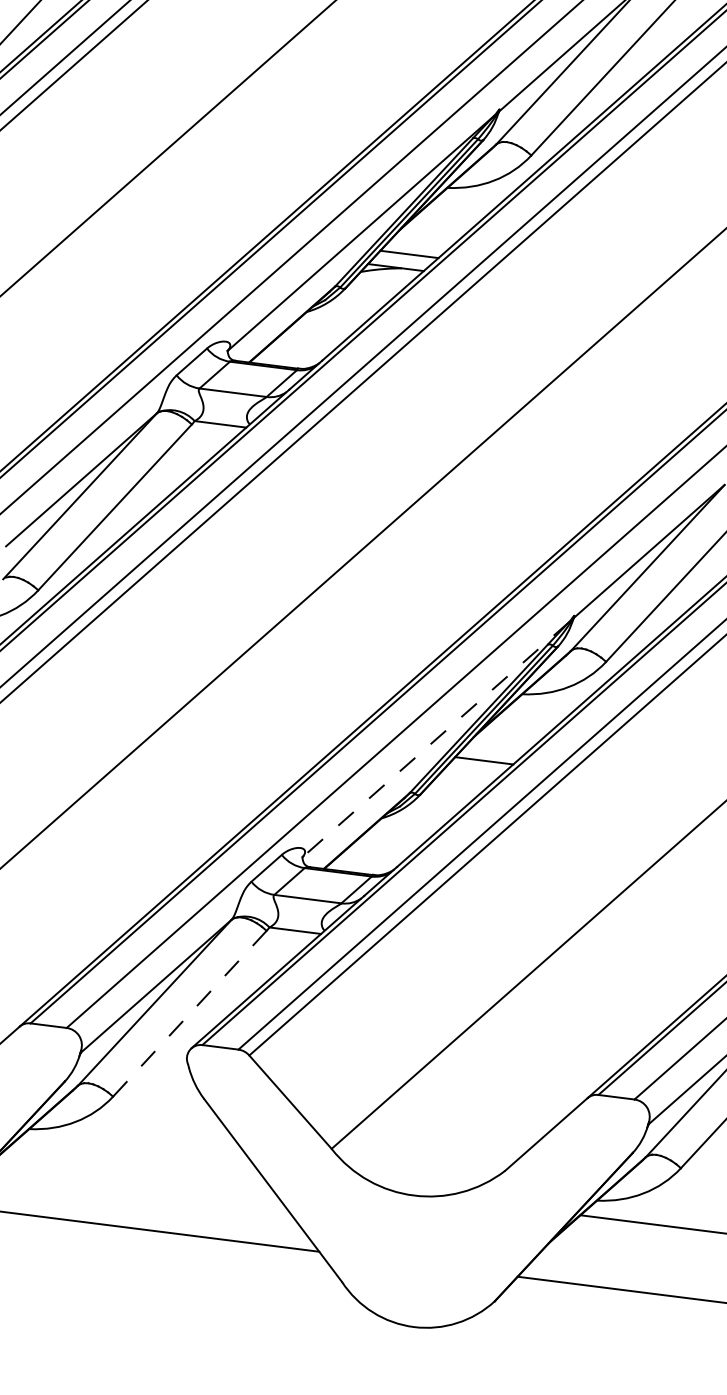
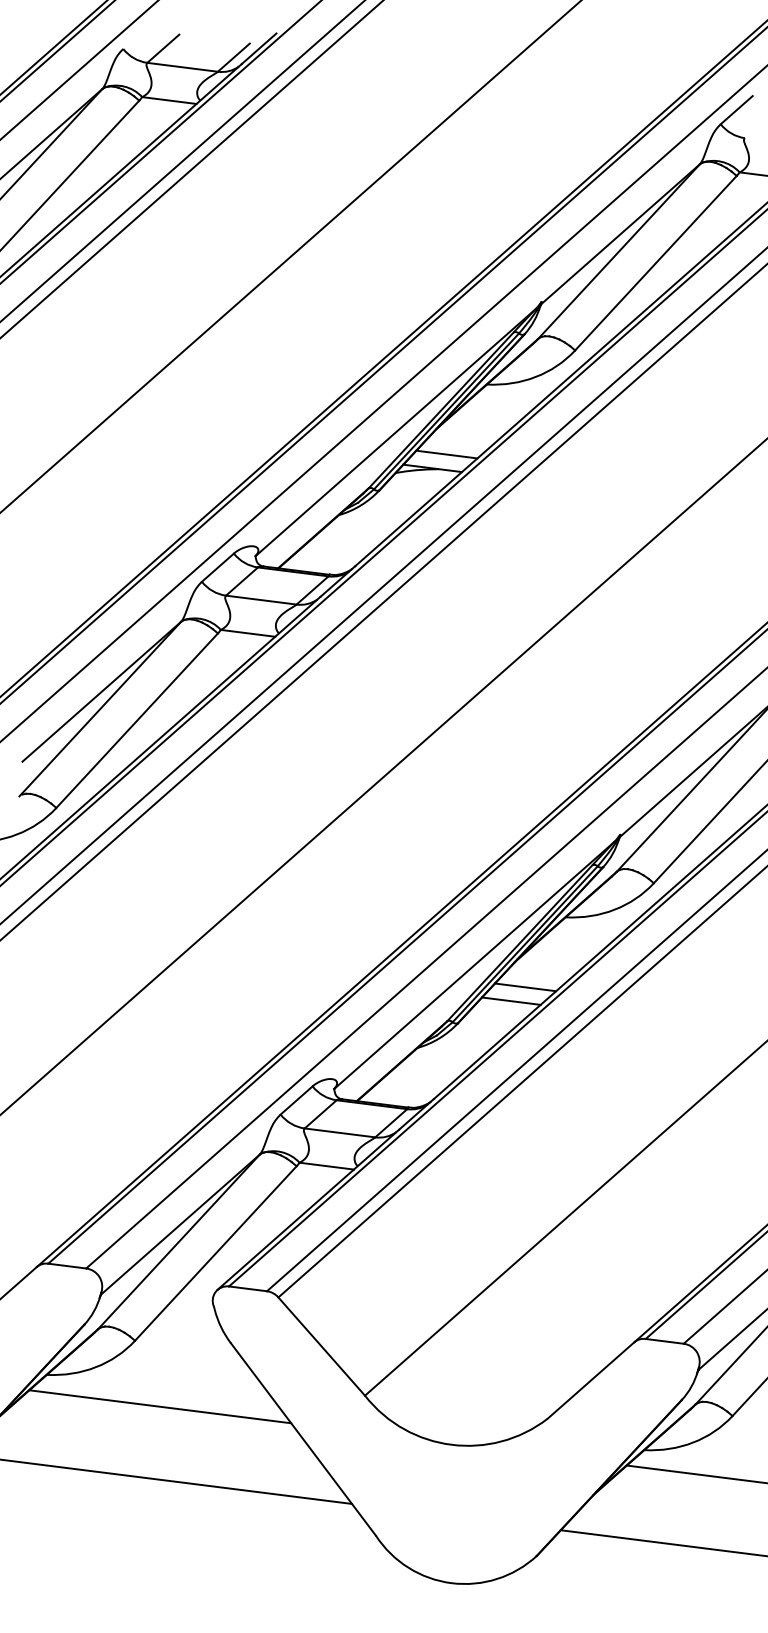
line: (435, 740) -> (474, 965), dashed -> solid
line: (470, 773) -> (511, 1000), added
line: (189, 1013) -> (215, 1253), dashed -> solid
line: (137, 1159) -> (160, 1406), added

